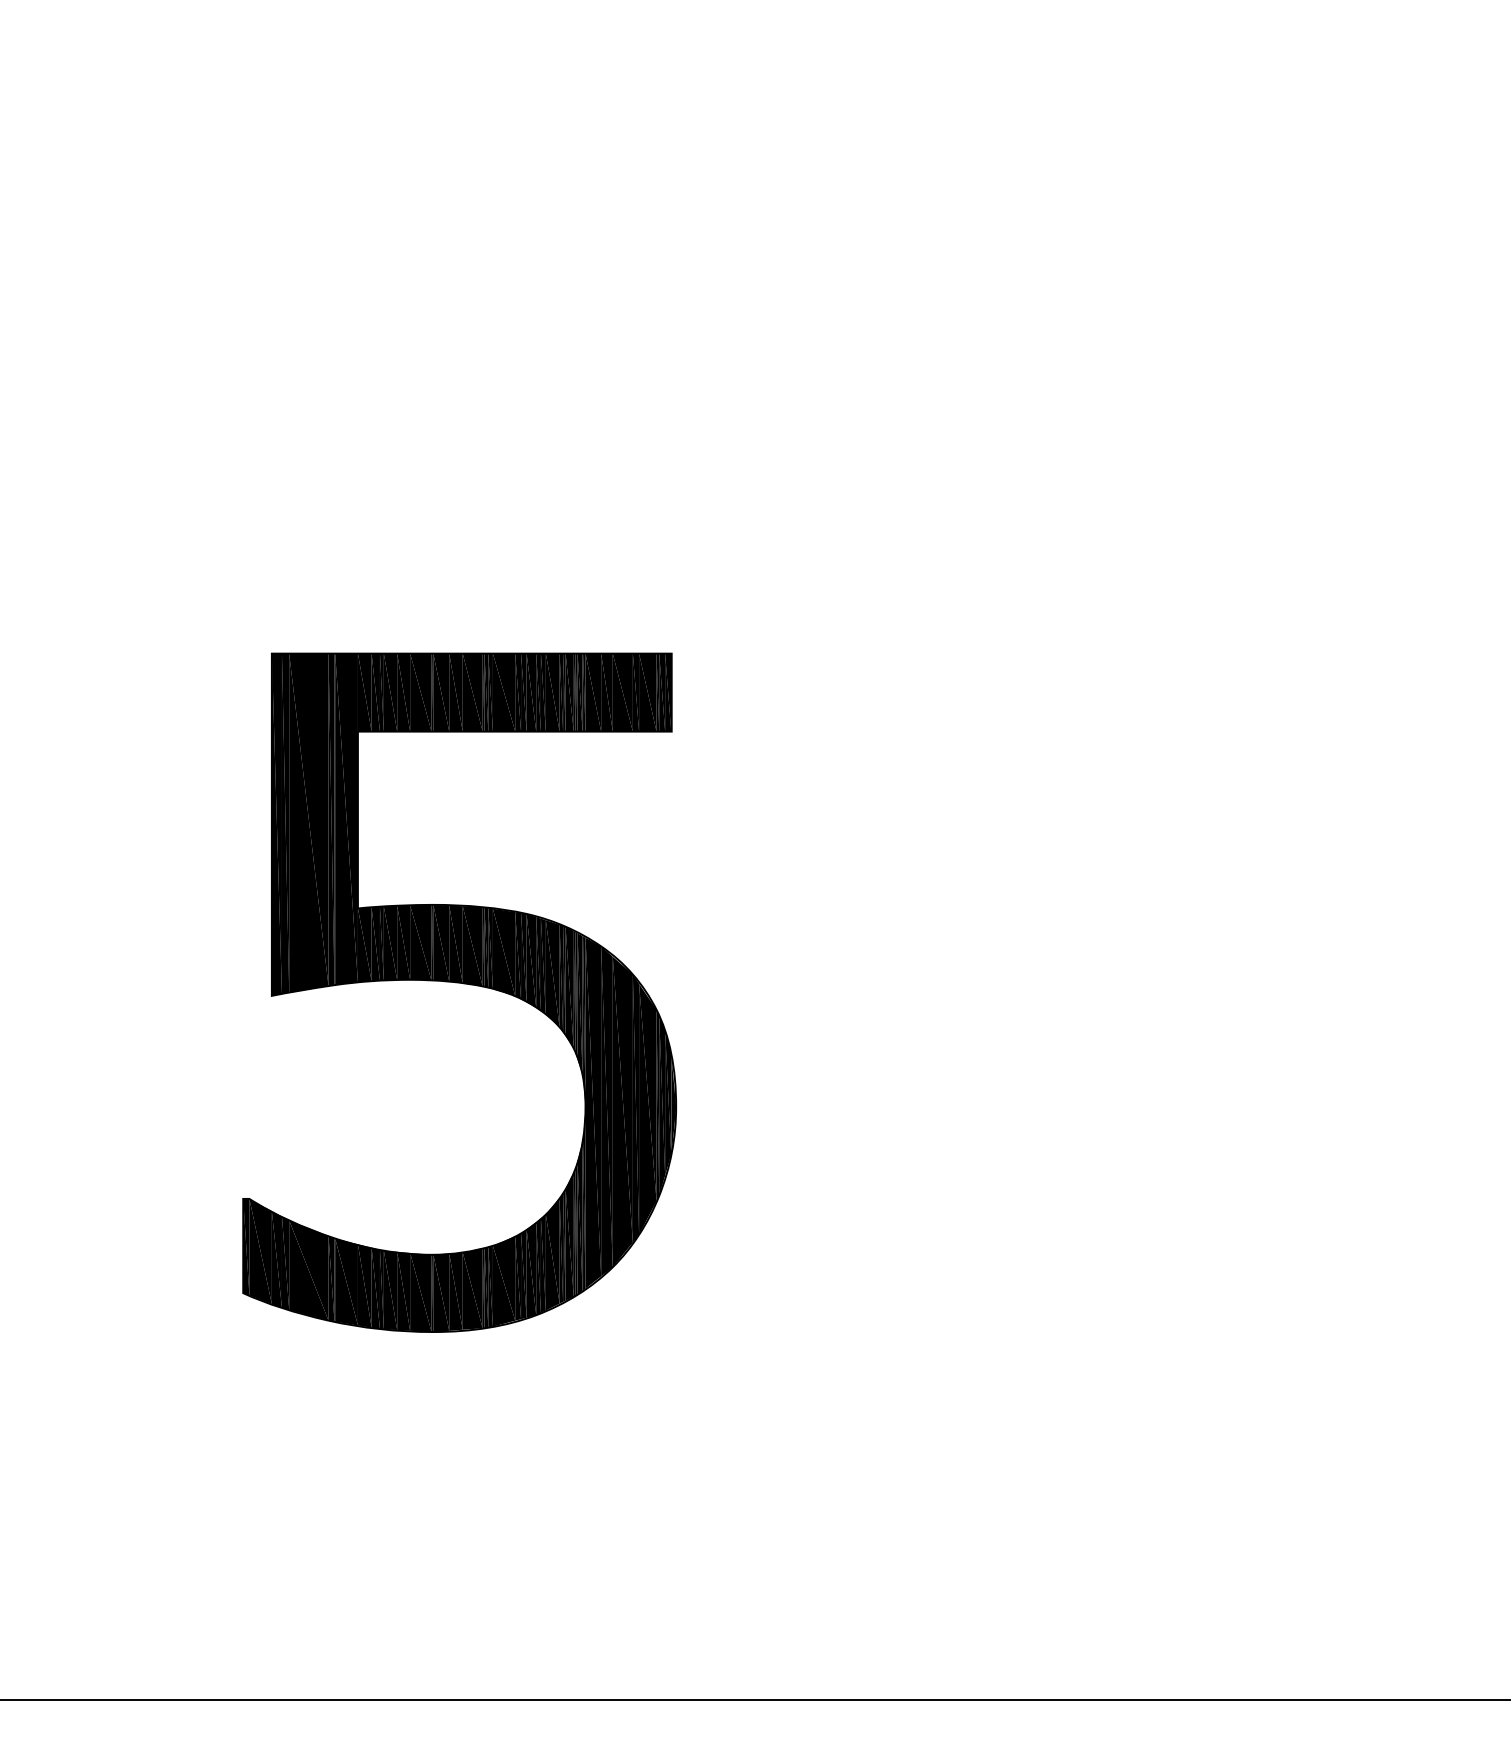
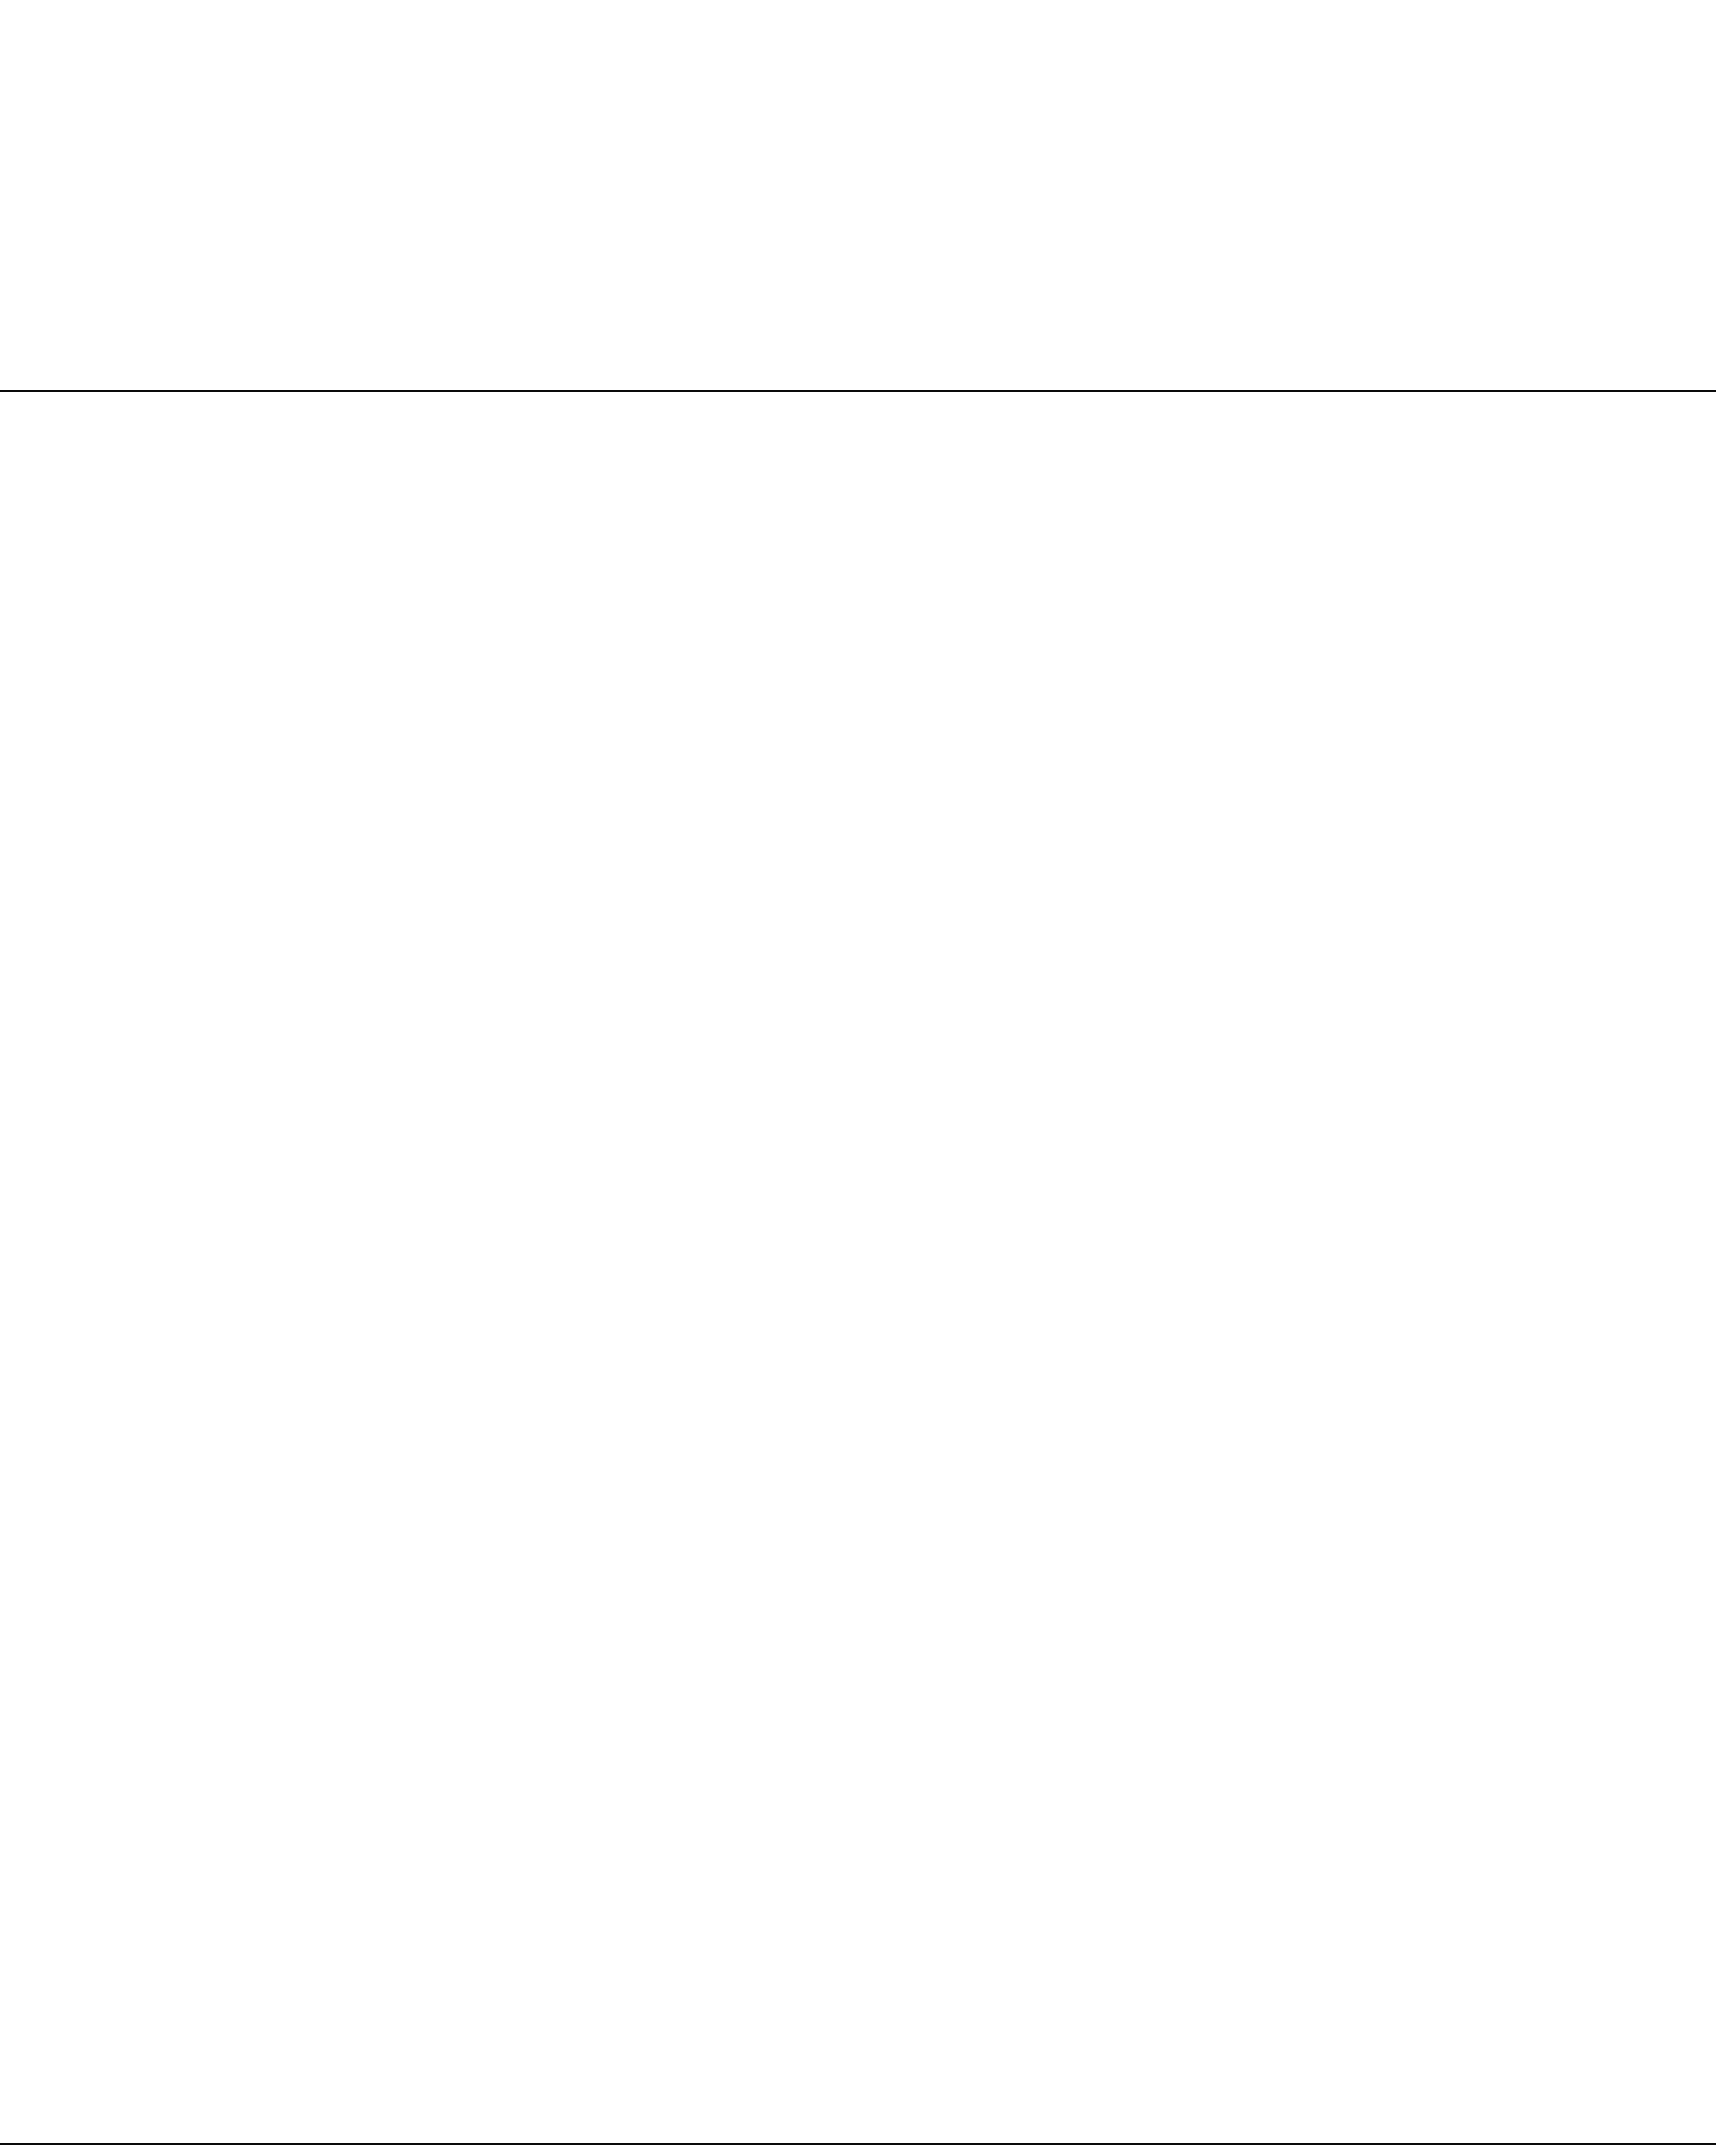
part: (459, 983) -> (385, 1406), removed

